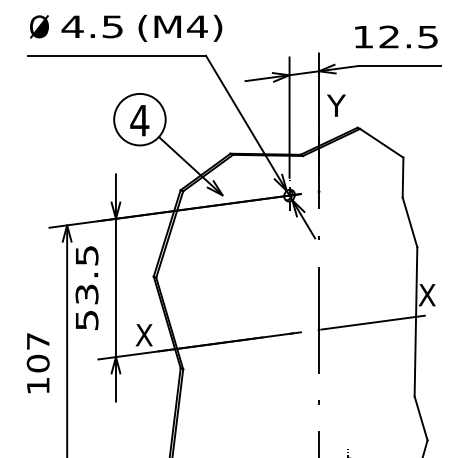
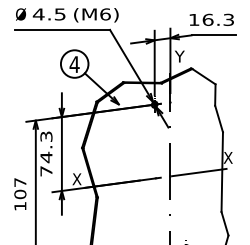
text: (195, 26) -> (104, 14), (M4) -> (M6)
text: (407, 36) -> (217, 19), 12.5 -> 16.3
text: (87, 287) -> (46, 153), 53.5 -> 74.3

